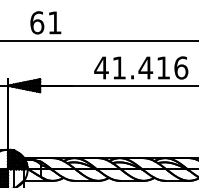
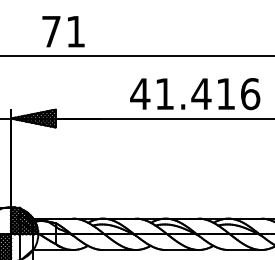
text: (37, 22) -> (51, 31), 61 -> 71

